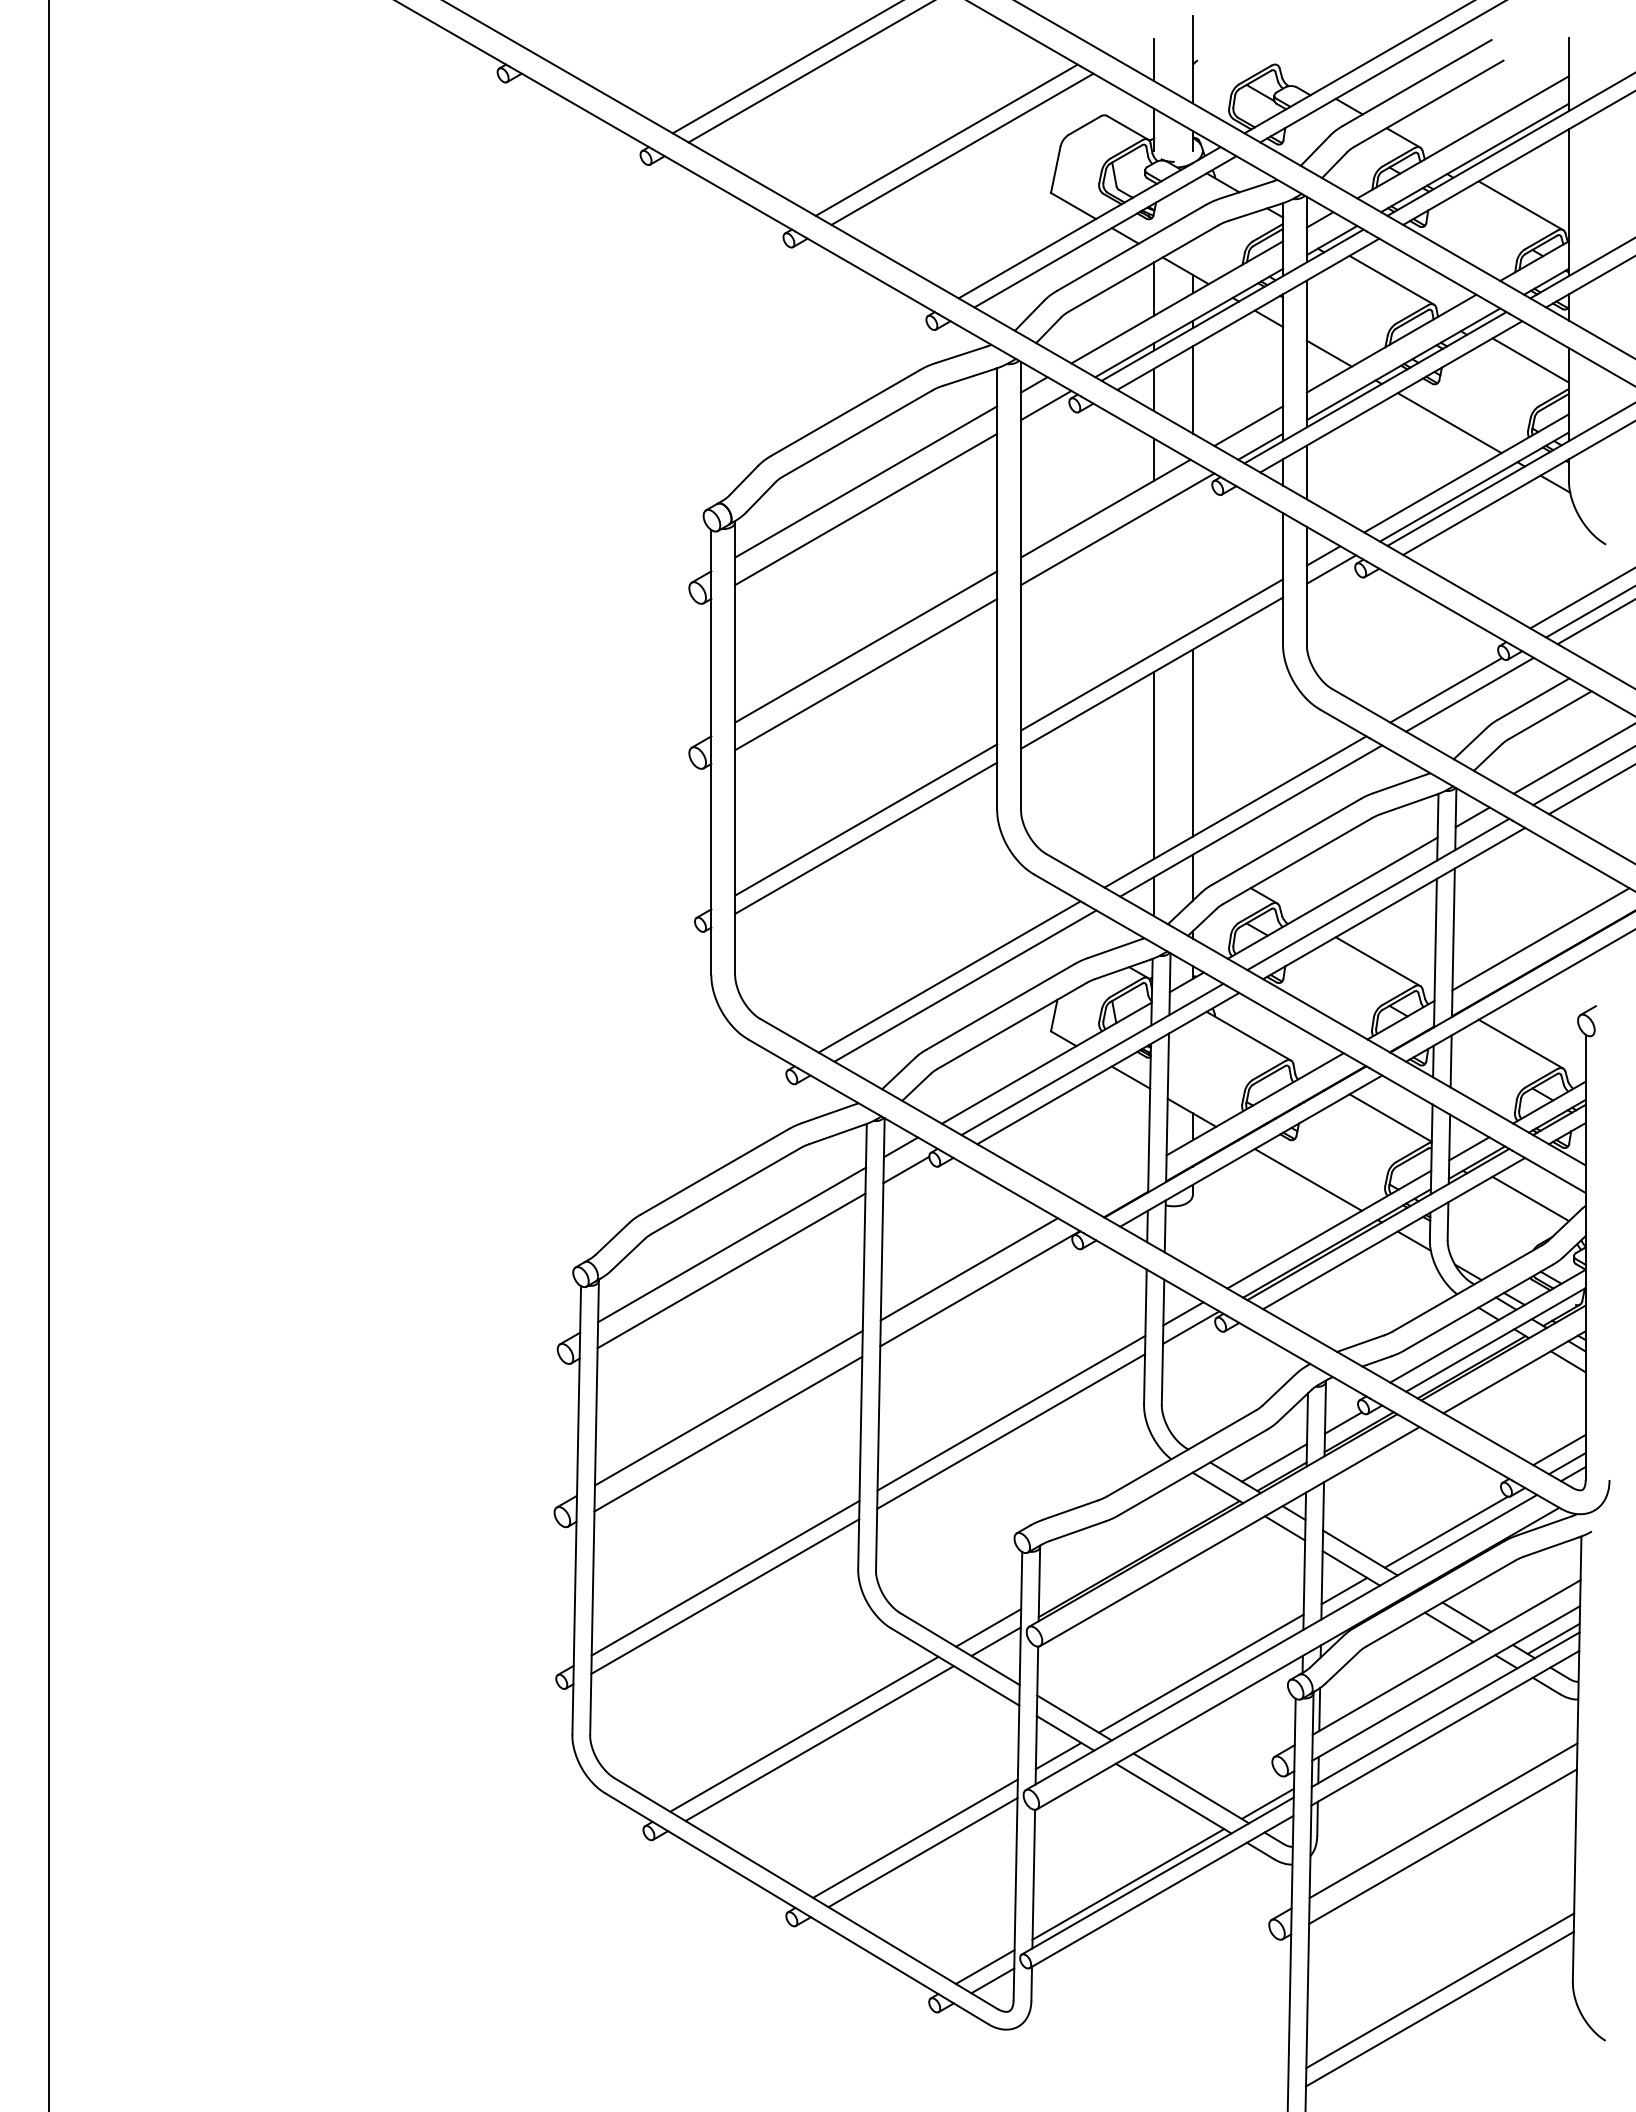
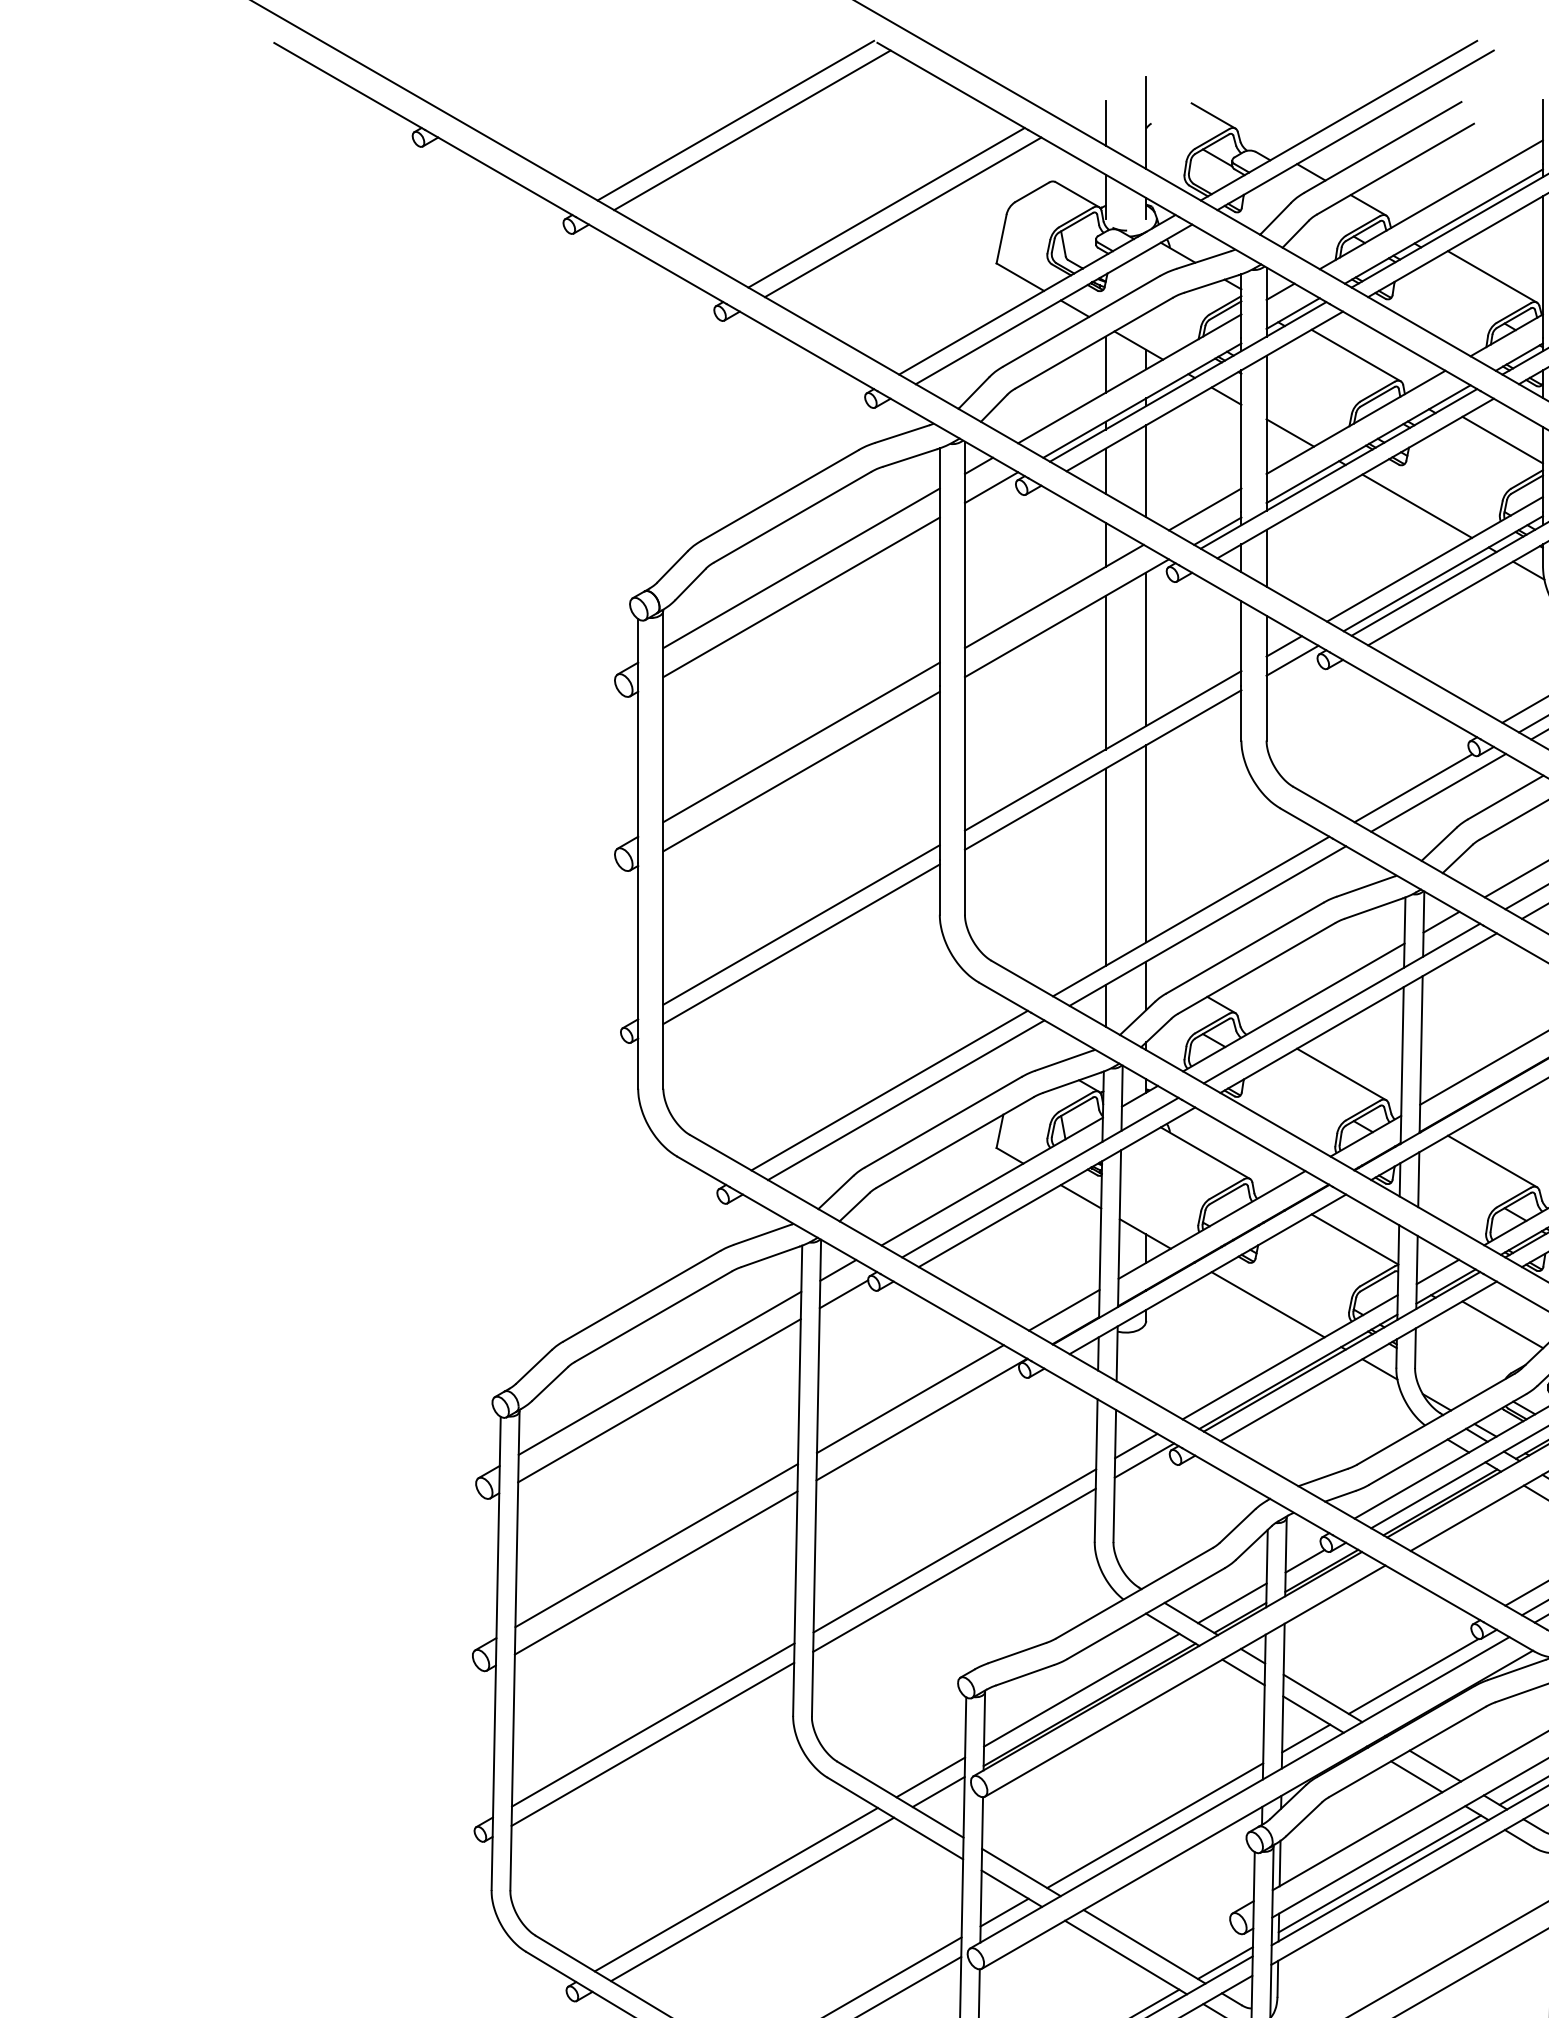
line: (1256, 53) -> (1213, 116), added
line: (1192, 558) -> (1145, 649), added
line: (1154, 580) -> (1105, 672), added
line: (1114, 1184) -> (1063, 1309), added
line: (1131, 1544) -> (1081, 1689), added
line: (1414, 1719) -> (1380, 1874), added

